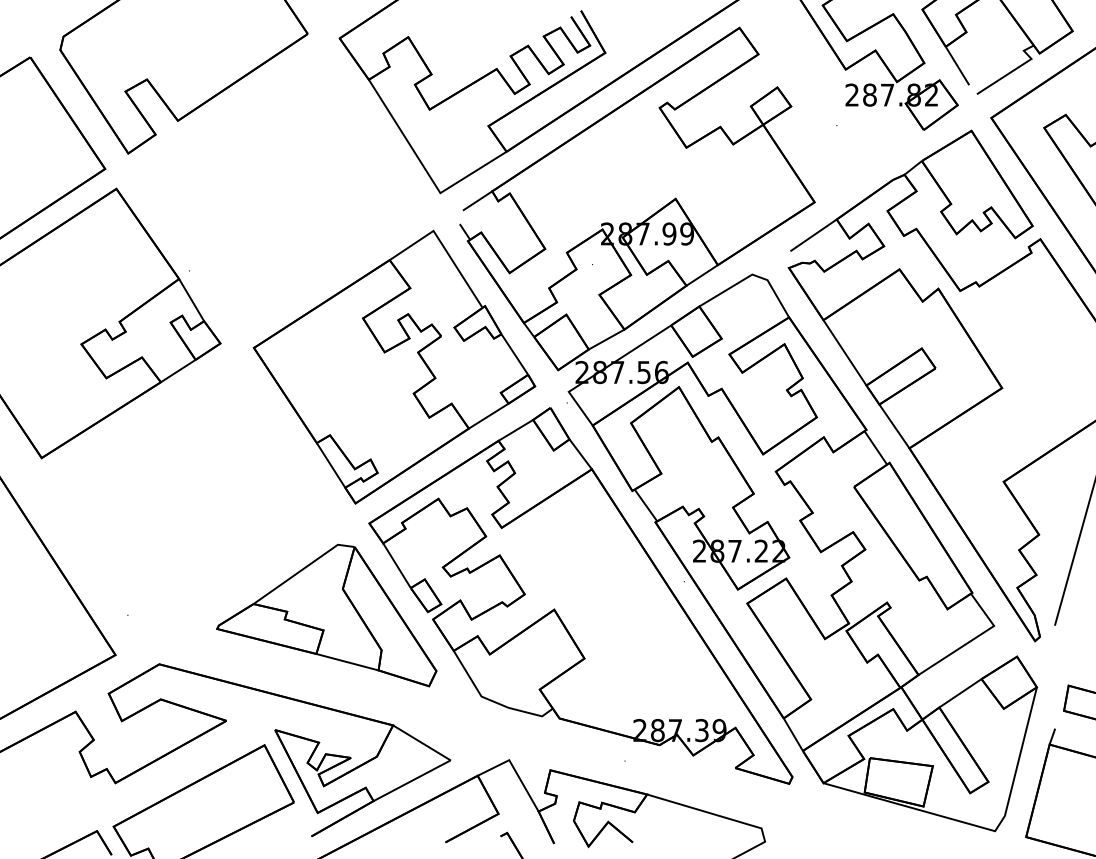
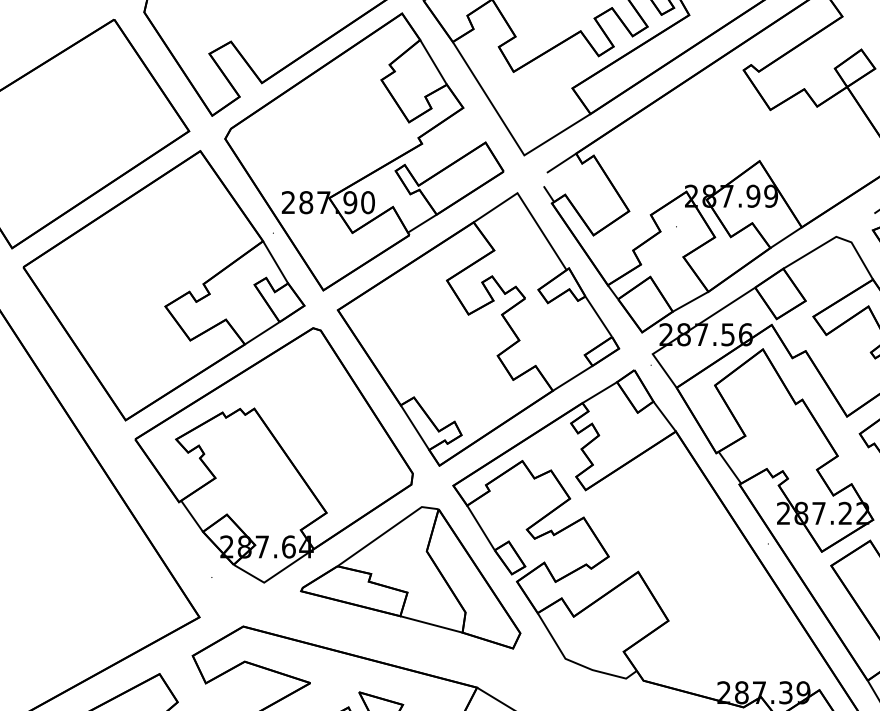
part: (280, 189) -> (364, 151), added
part: (189, 493) -> (273, 455), added

